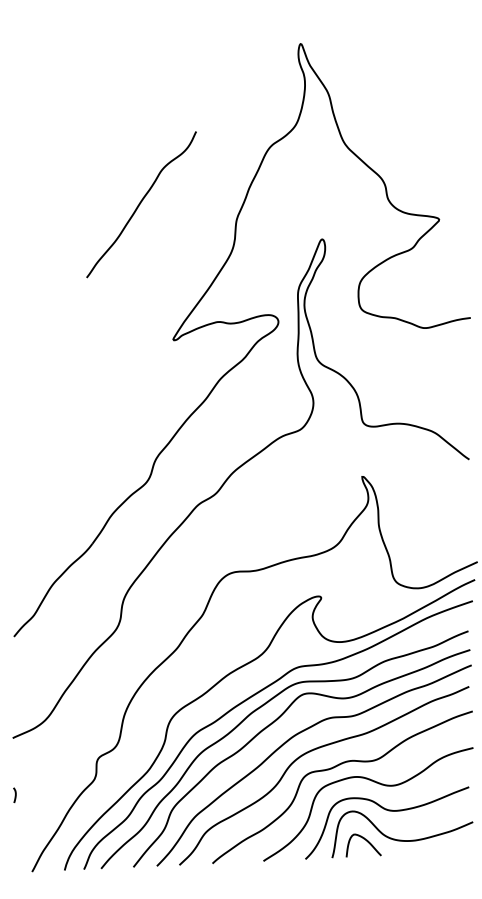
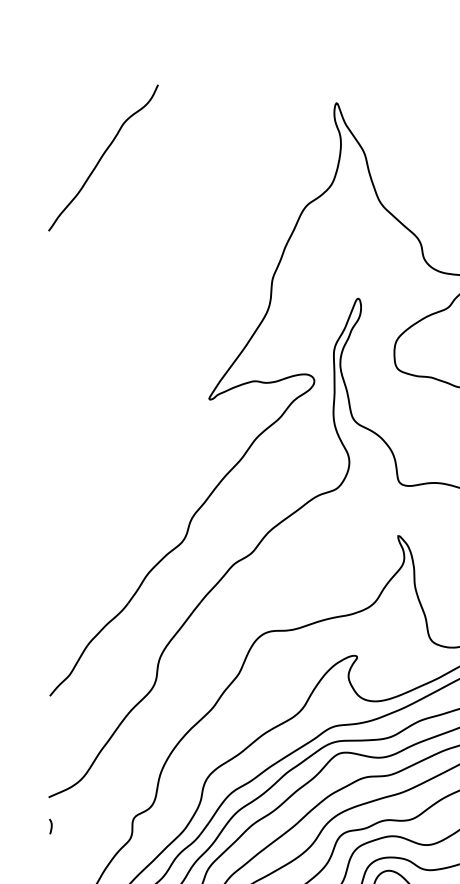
curve: (141, 203) -> (103, 156), moved
line: (14, 795) -> (50, 826), moved

